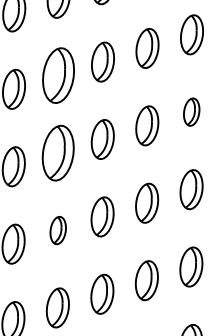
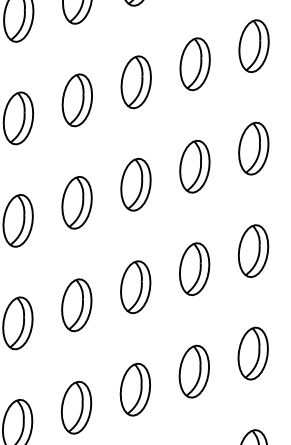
part: (58, 75) -> (77, 100), size x0.71
part: (191, 111) -> (253, 147), size x1.43
part: (58, 152) -> (77, 201), size x0.71
part: (58, 230) -> (77, 305), size x1.43

